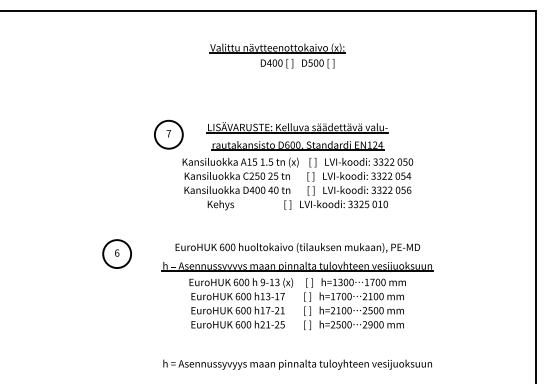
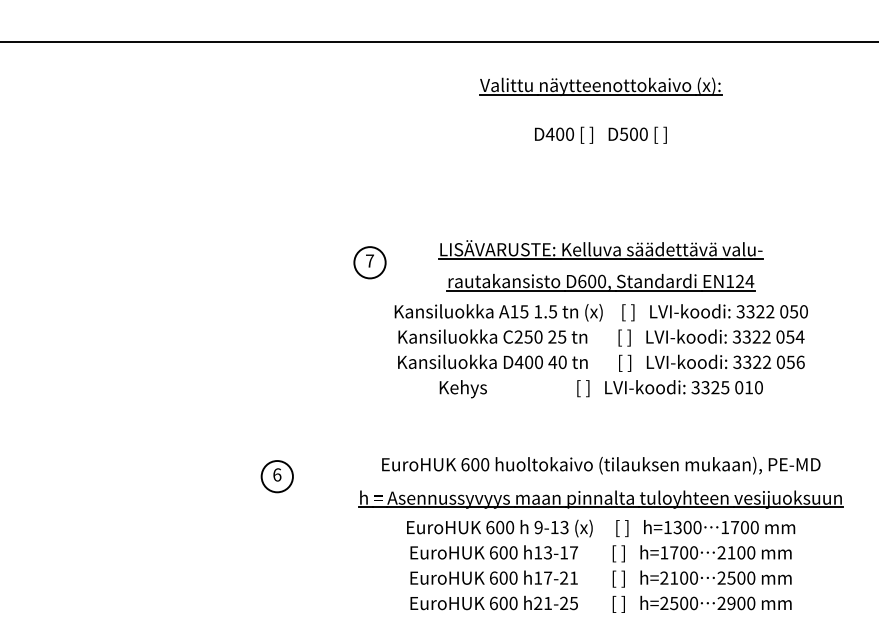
part: (277, 48) -> (600, 86), moved
circle: (168, 134) -> (369, 262), size x0.62
circle: (116, 253) -> (276, 475), size x0.62

